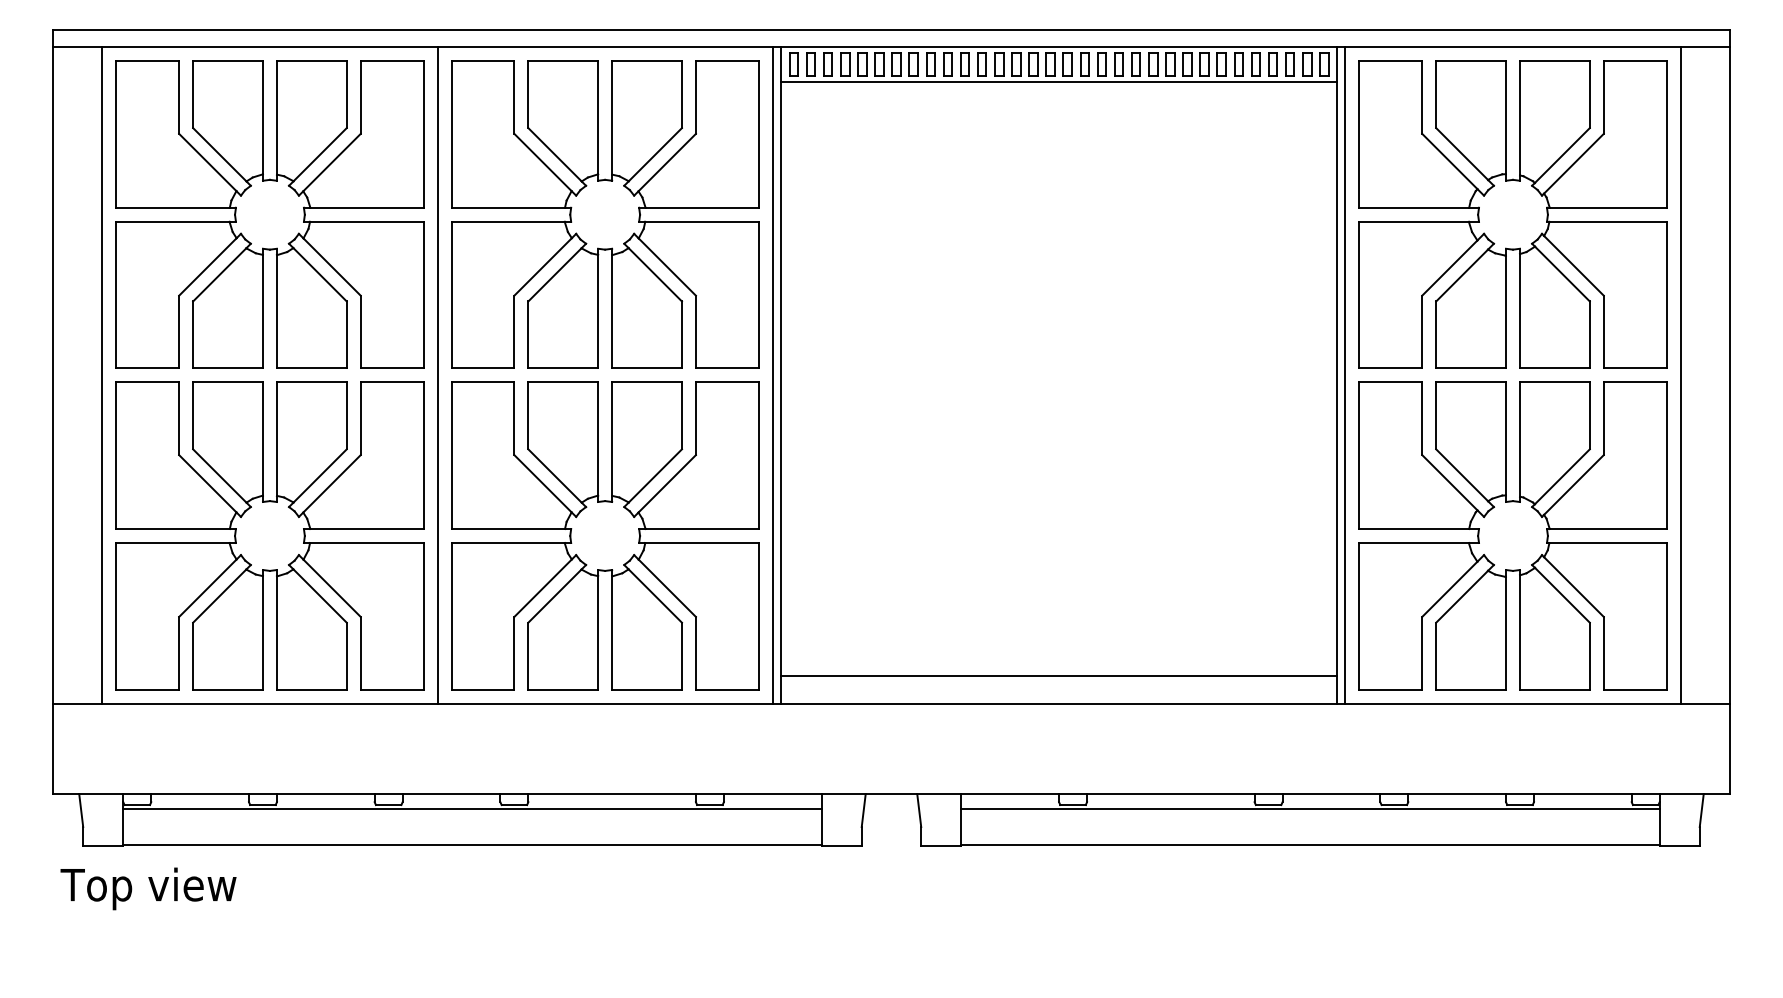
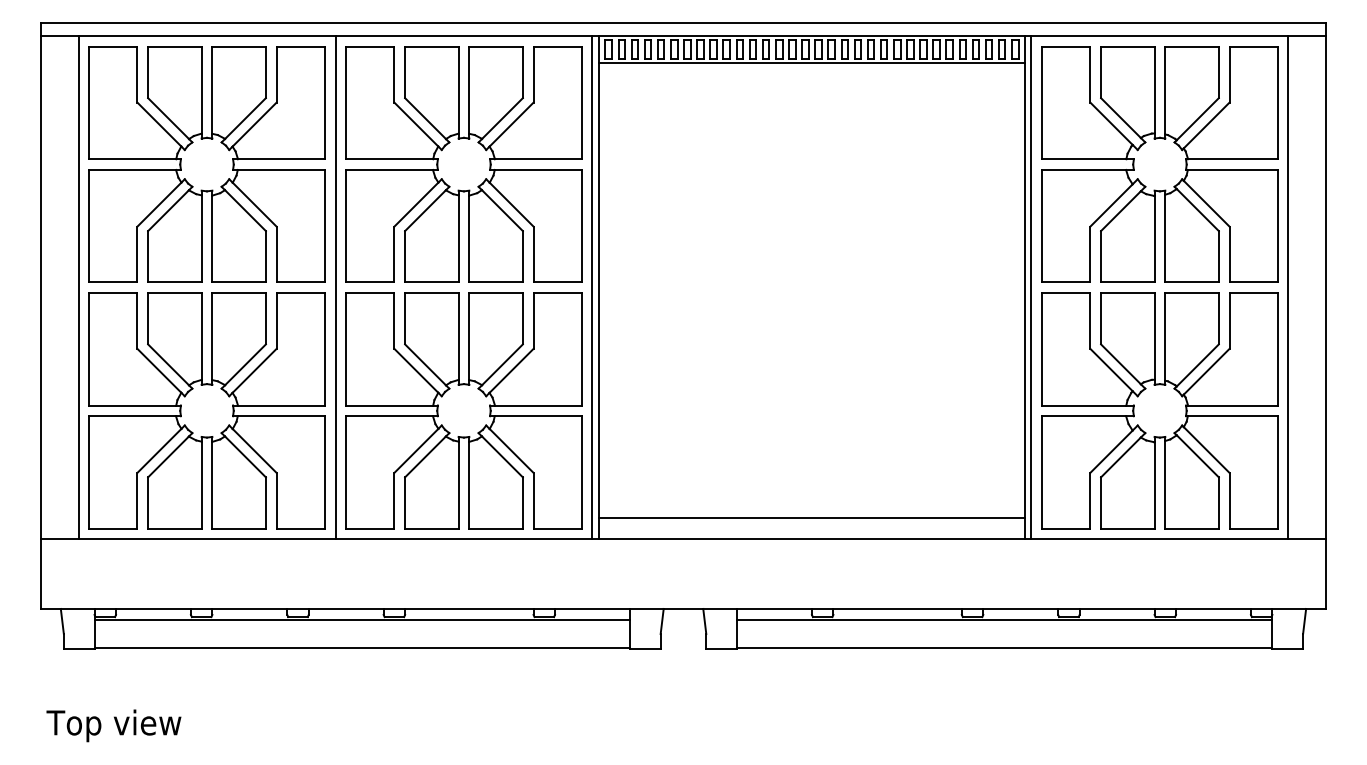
text: (148, 888) -> (113, 725), moved

